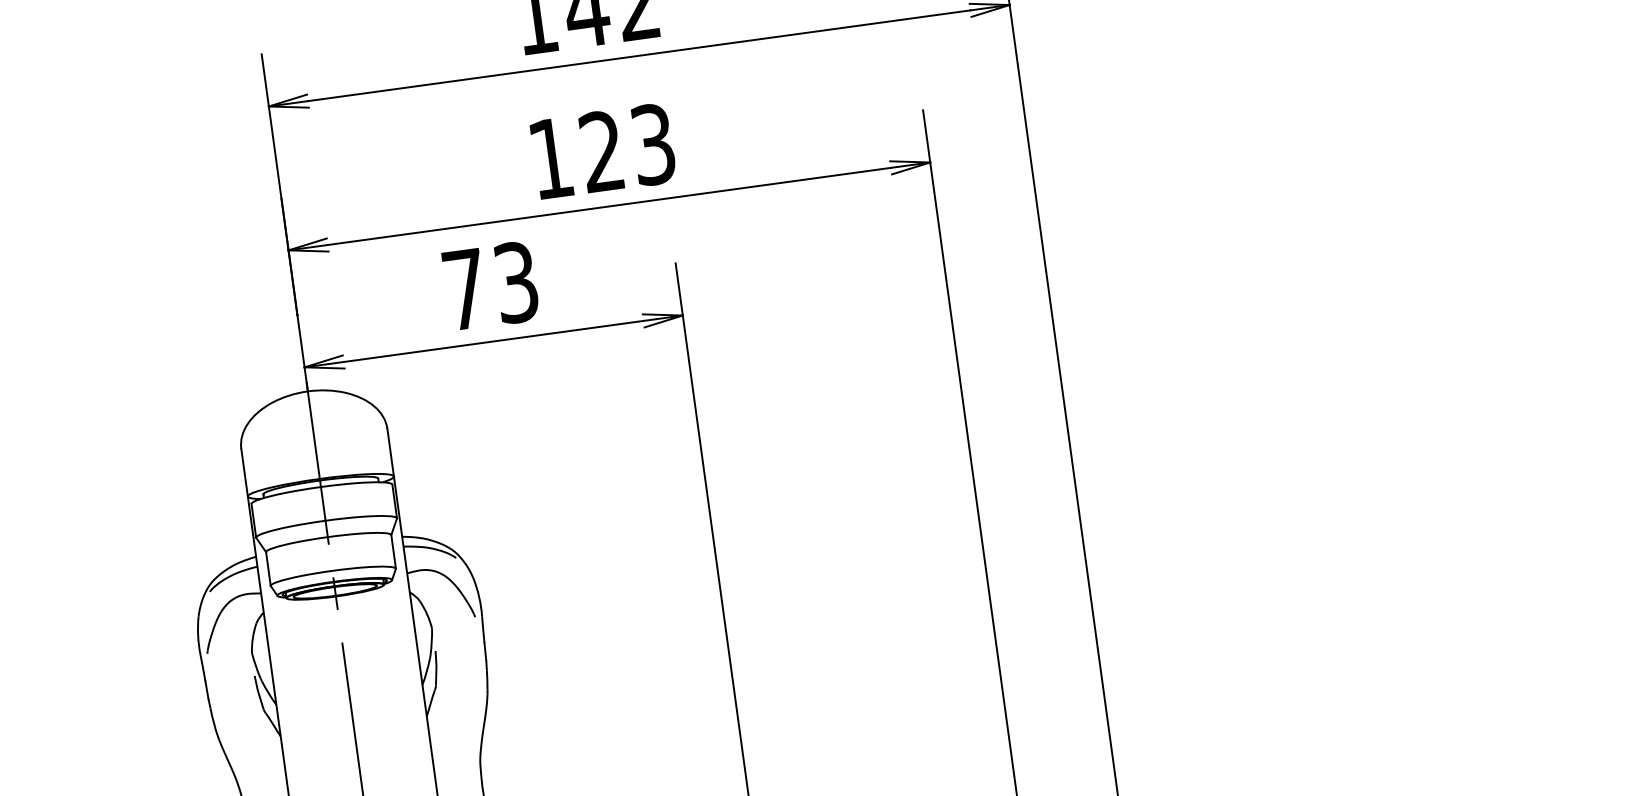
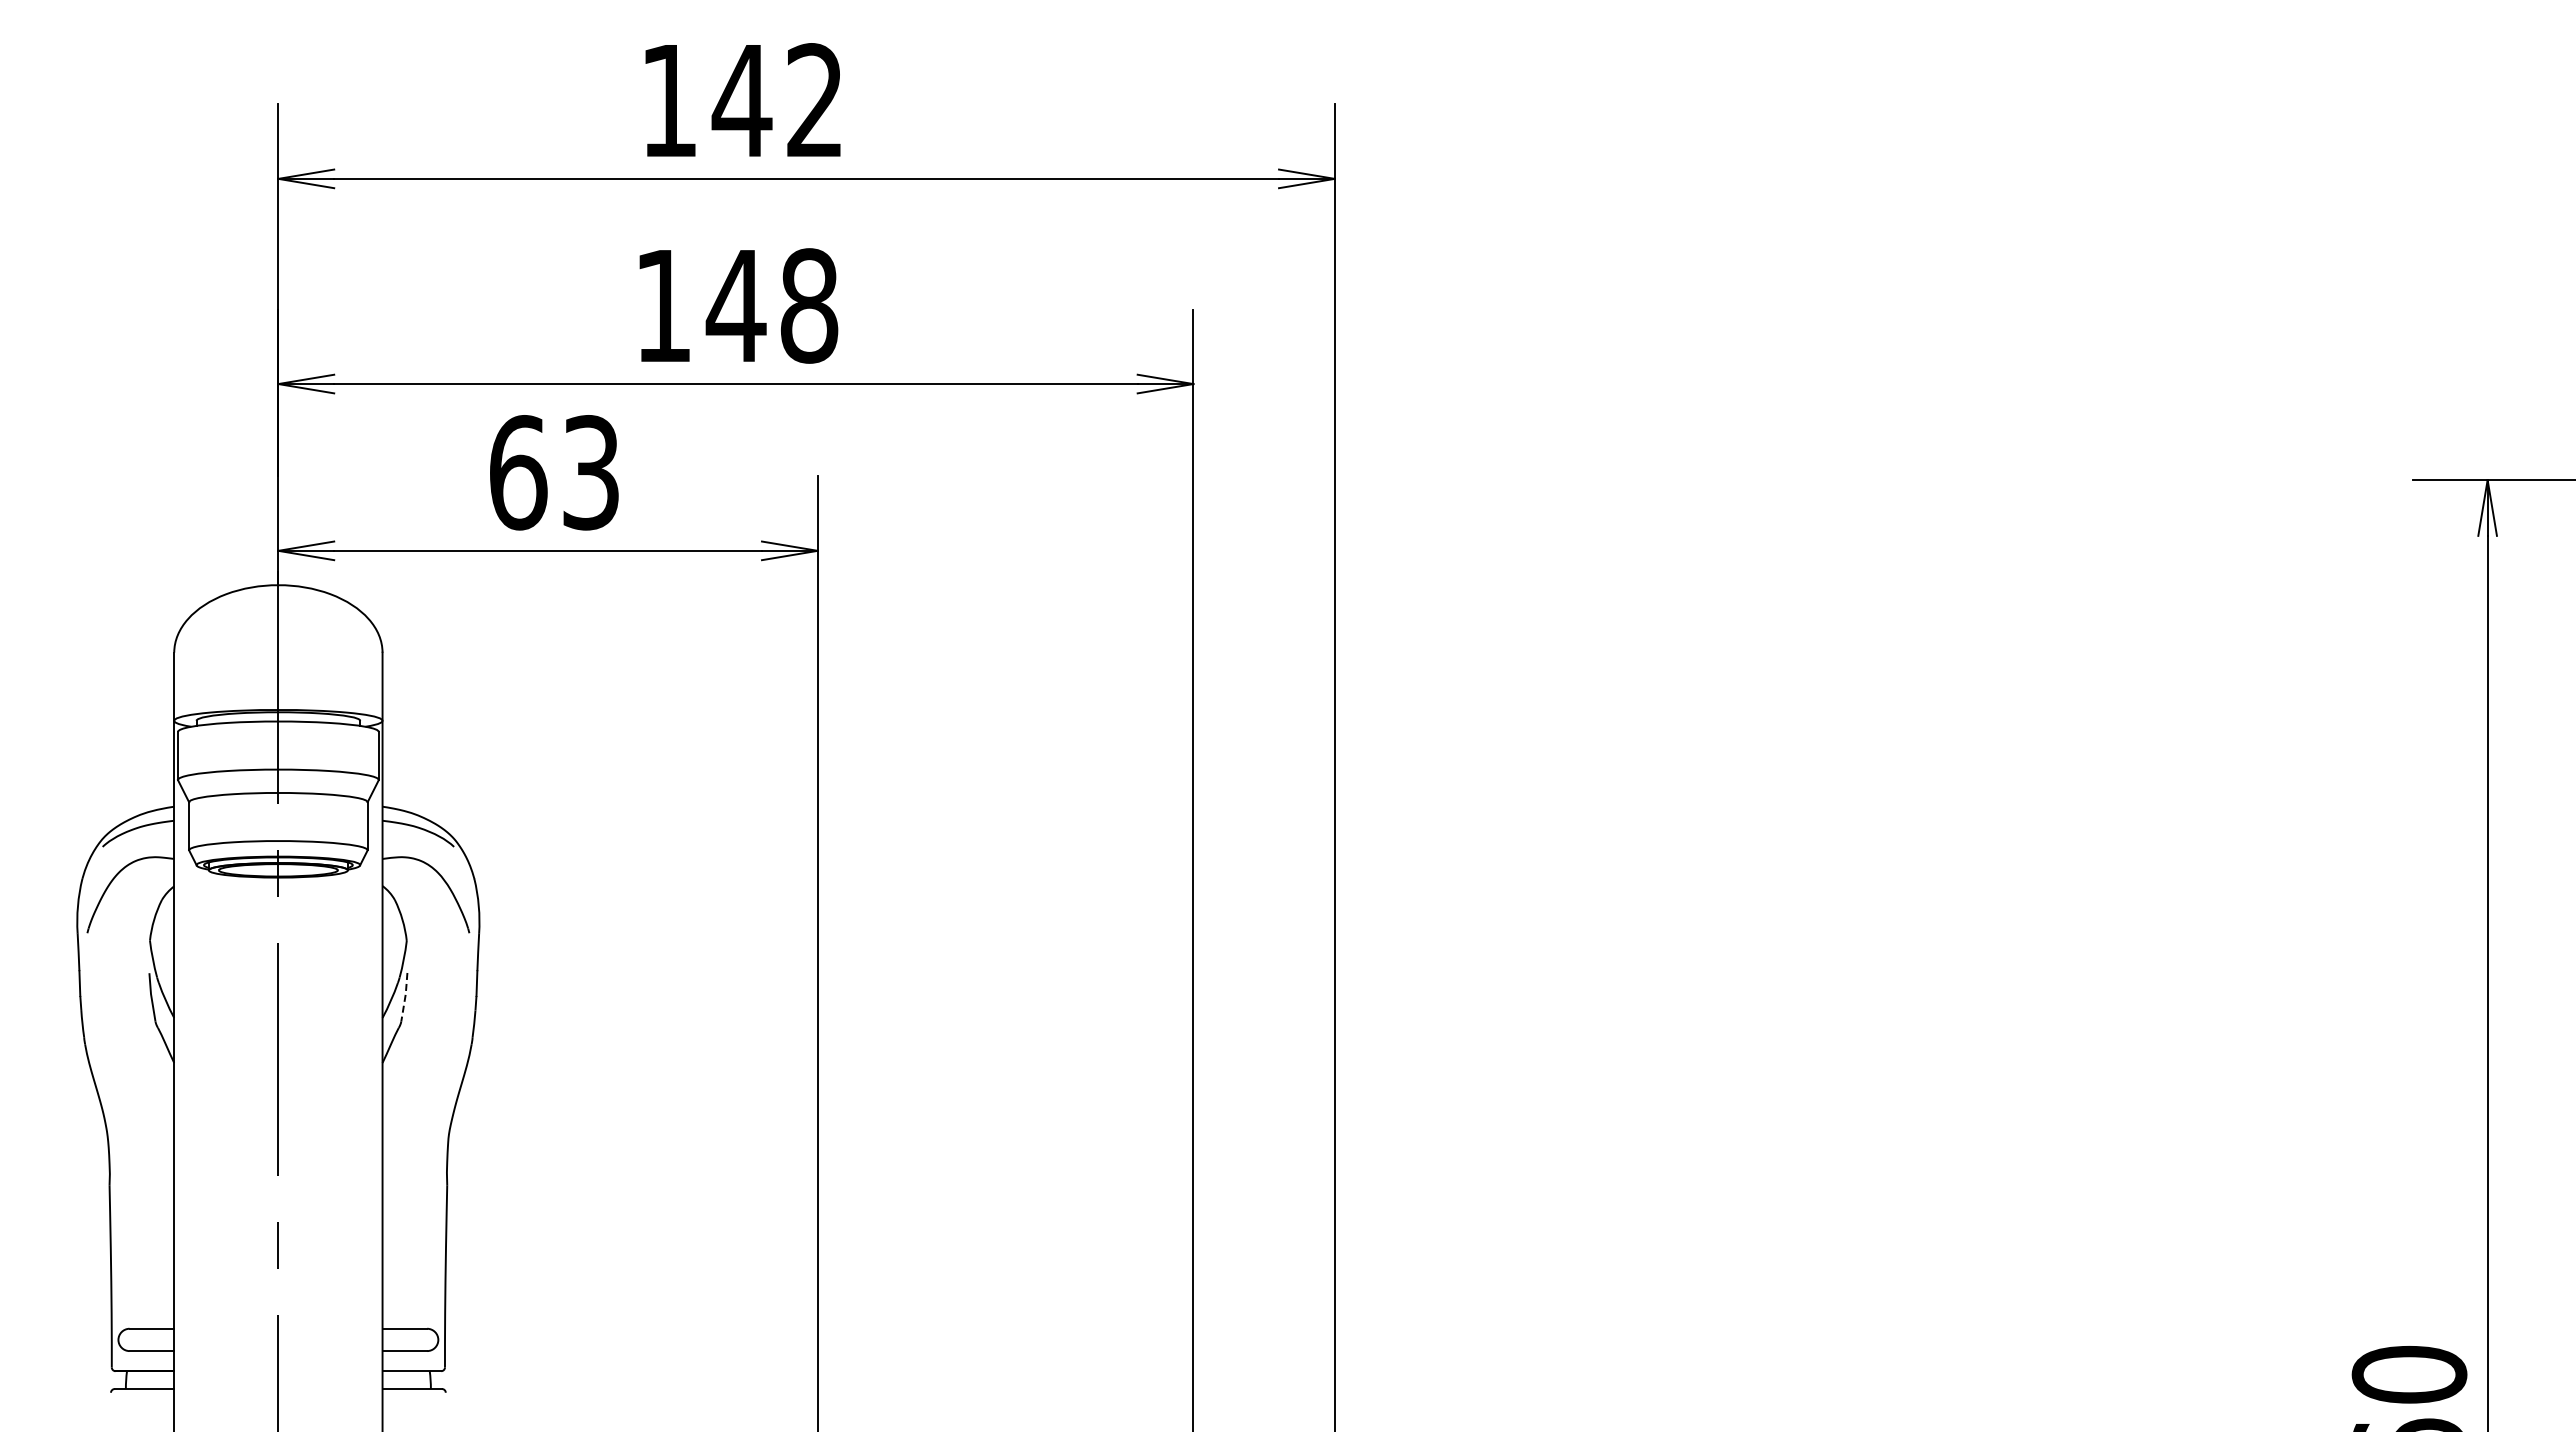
text: (626, 147) -> (771, 305), 123 -> 148
text: (465, 289) -> (518, 472), 73 -> 63
line: (436, 668) -> (405, 997), solid -> dashed

